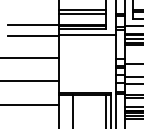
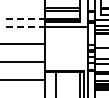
line: (33, 25) -> (25, 19), solid -> dashed
line: (33, 36) -> (25, 27), solid -> dashed

